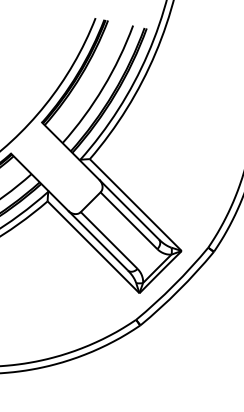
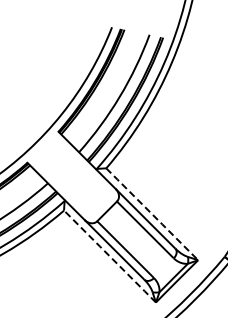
line: (136, 205) -> (152, 214), solid -> dashed
line: (93, 247) -> (109, 256), solid -> dashed

